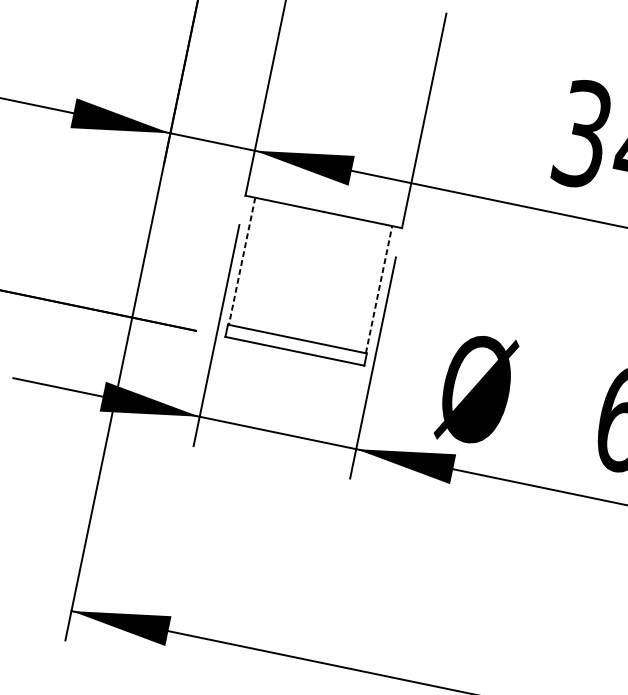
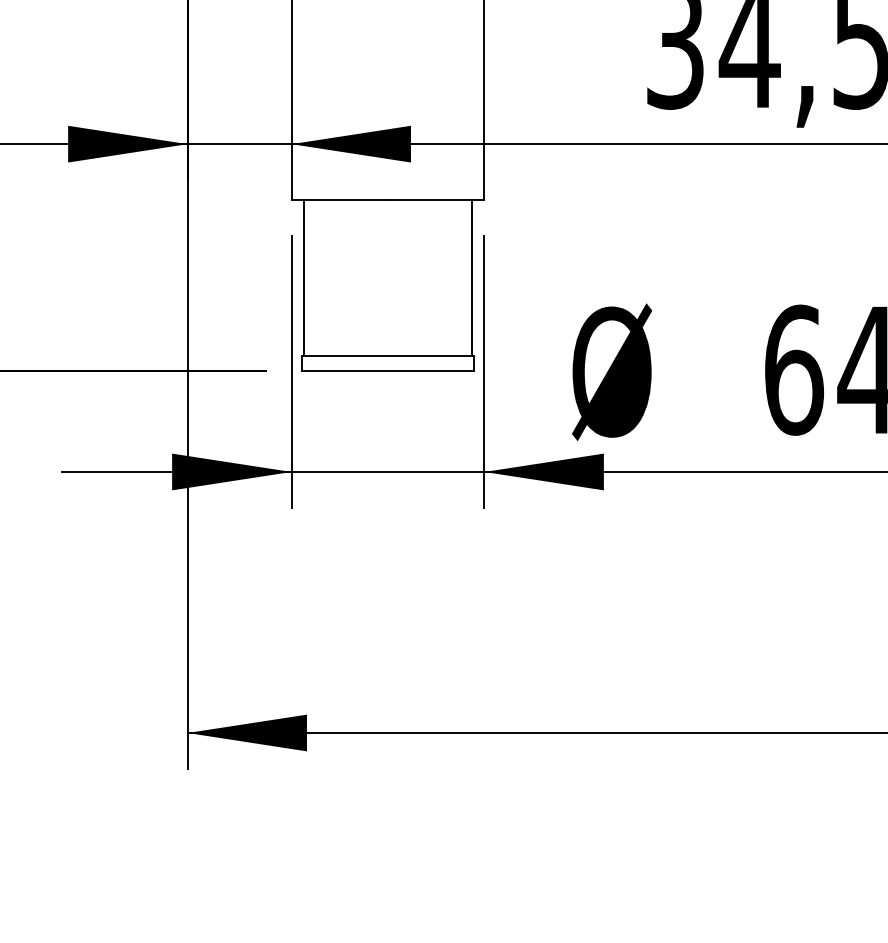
line: (241, 261) -> (303, 278), dashed -> solid
line: (379, 289) -> (472, 277), dashed -> solid

